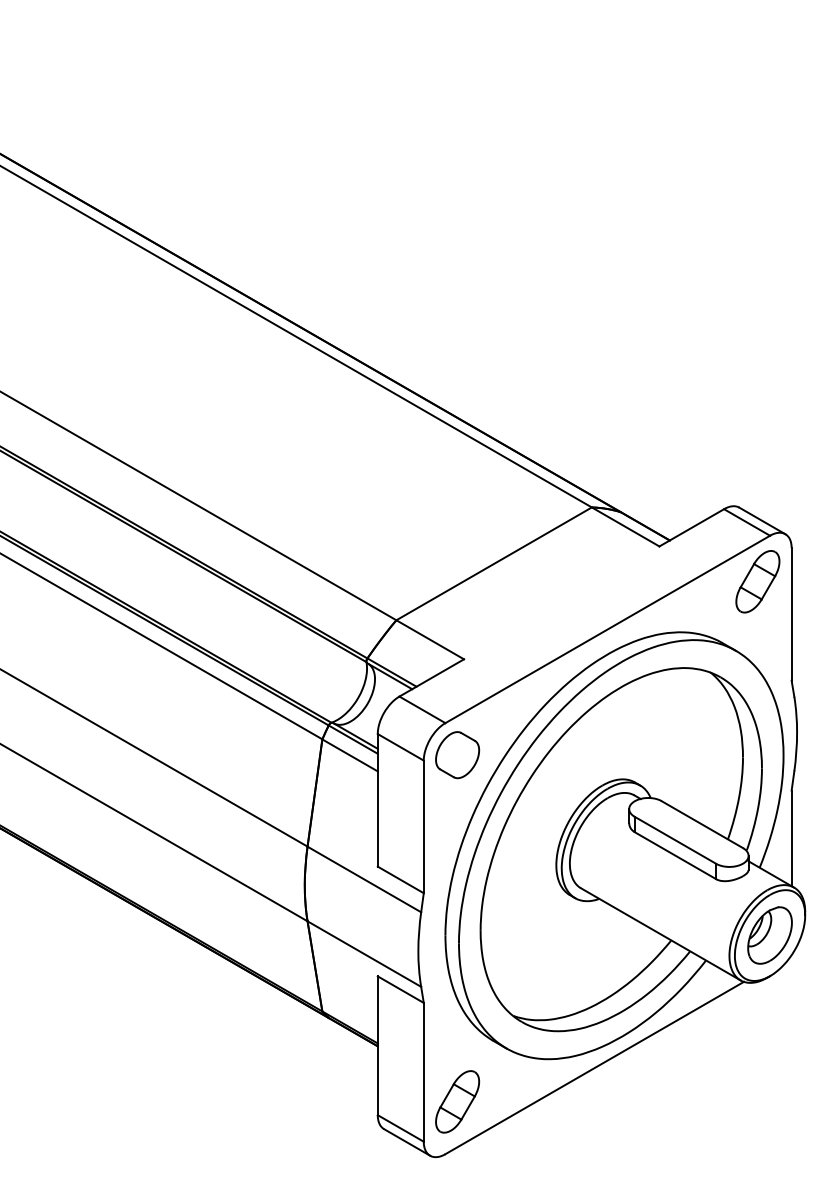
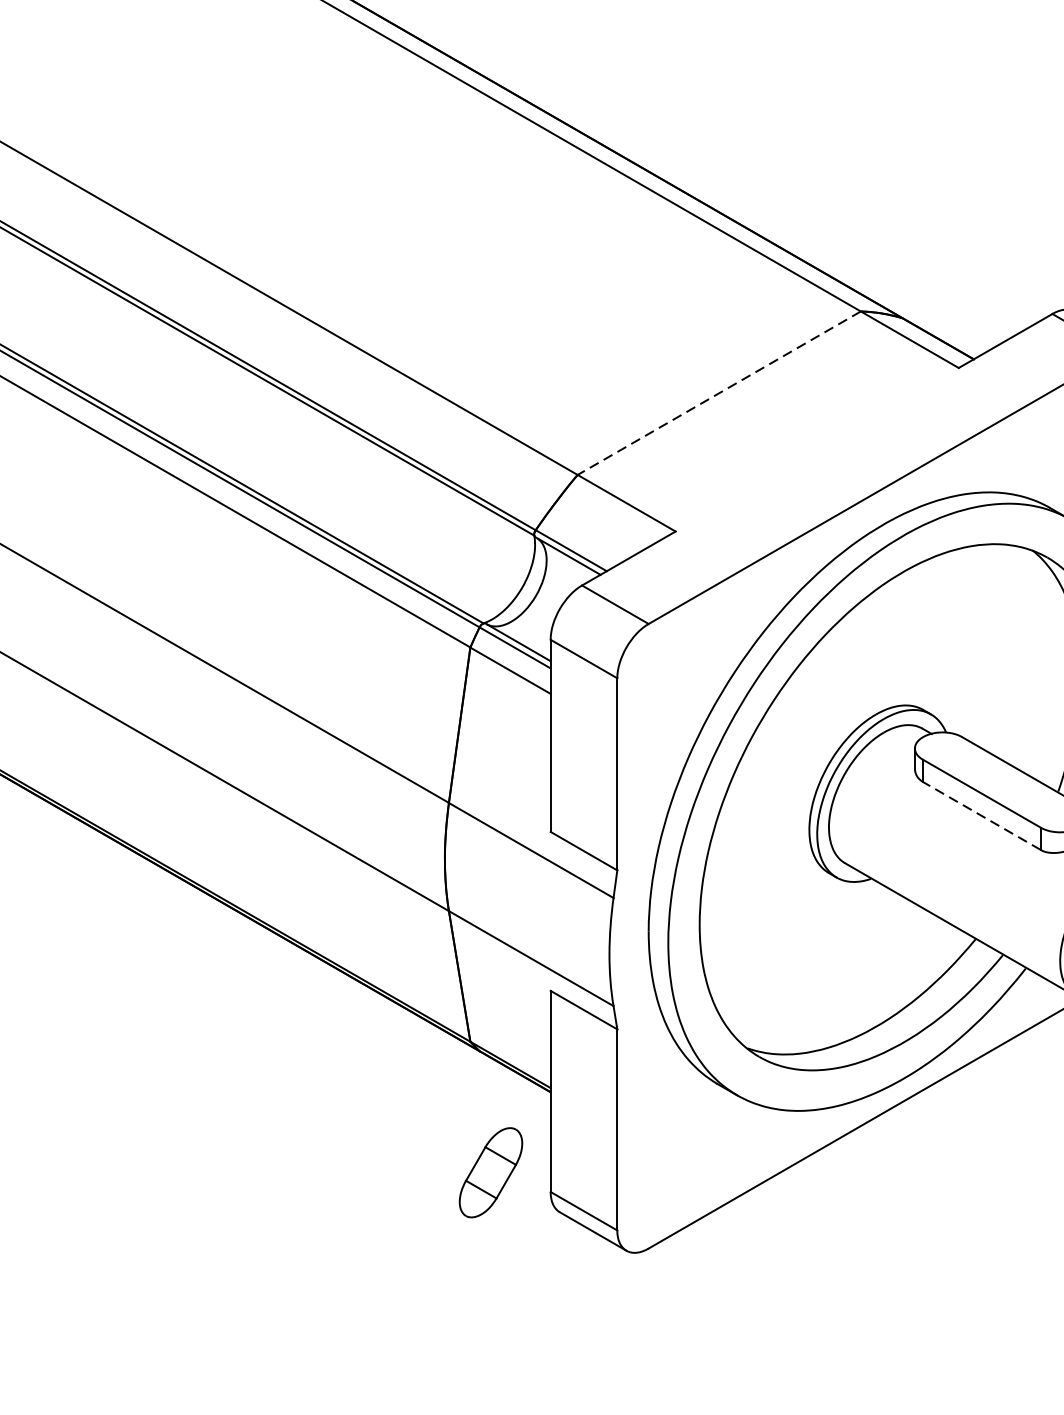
line: (494, 563) -> (719, 392), solid -> dashed
part: (457, 755) -> (666, 670), removed
line: (675, 855) -> (982, 815), solid -> dashed
part: (457, 1101) -> (490, 1172), moved

